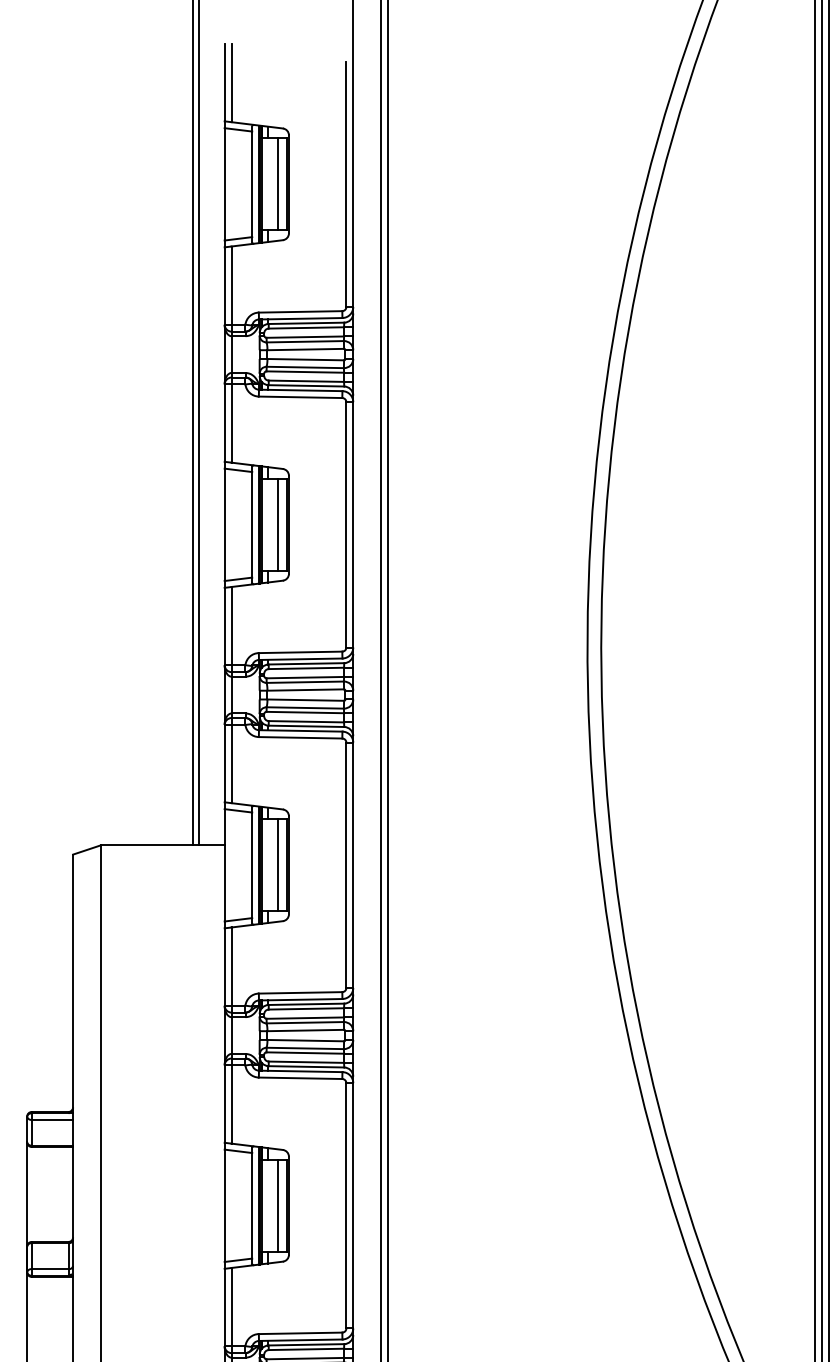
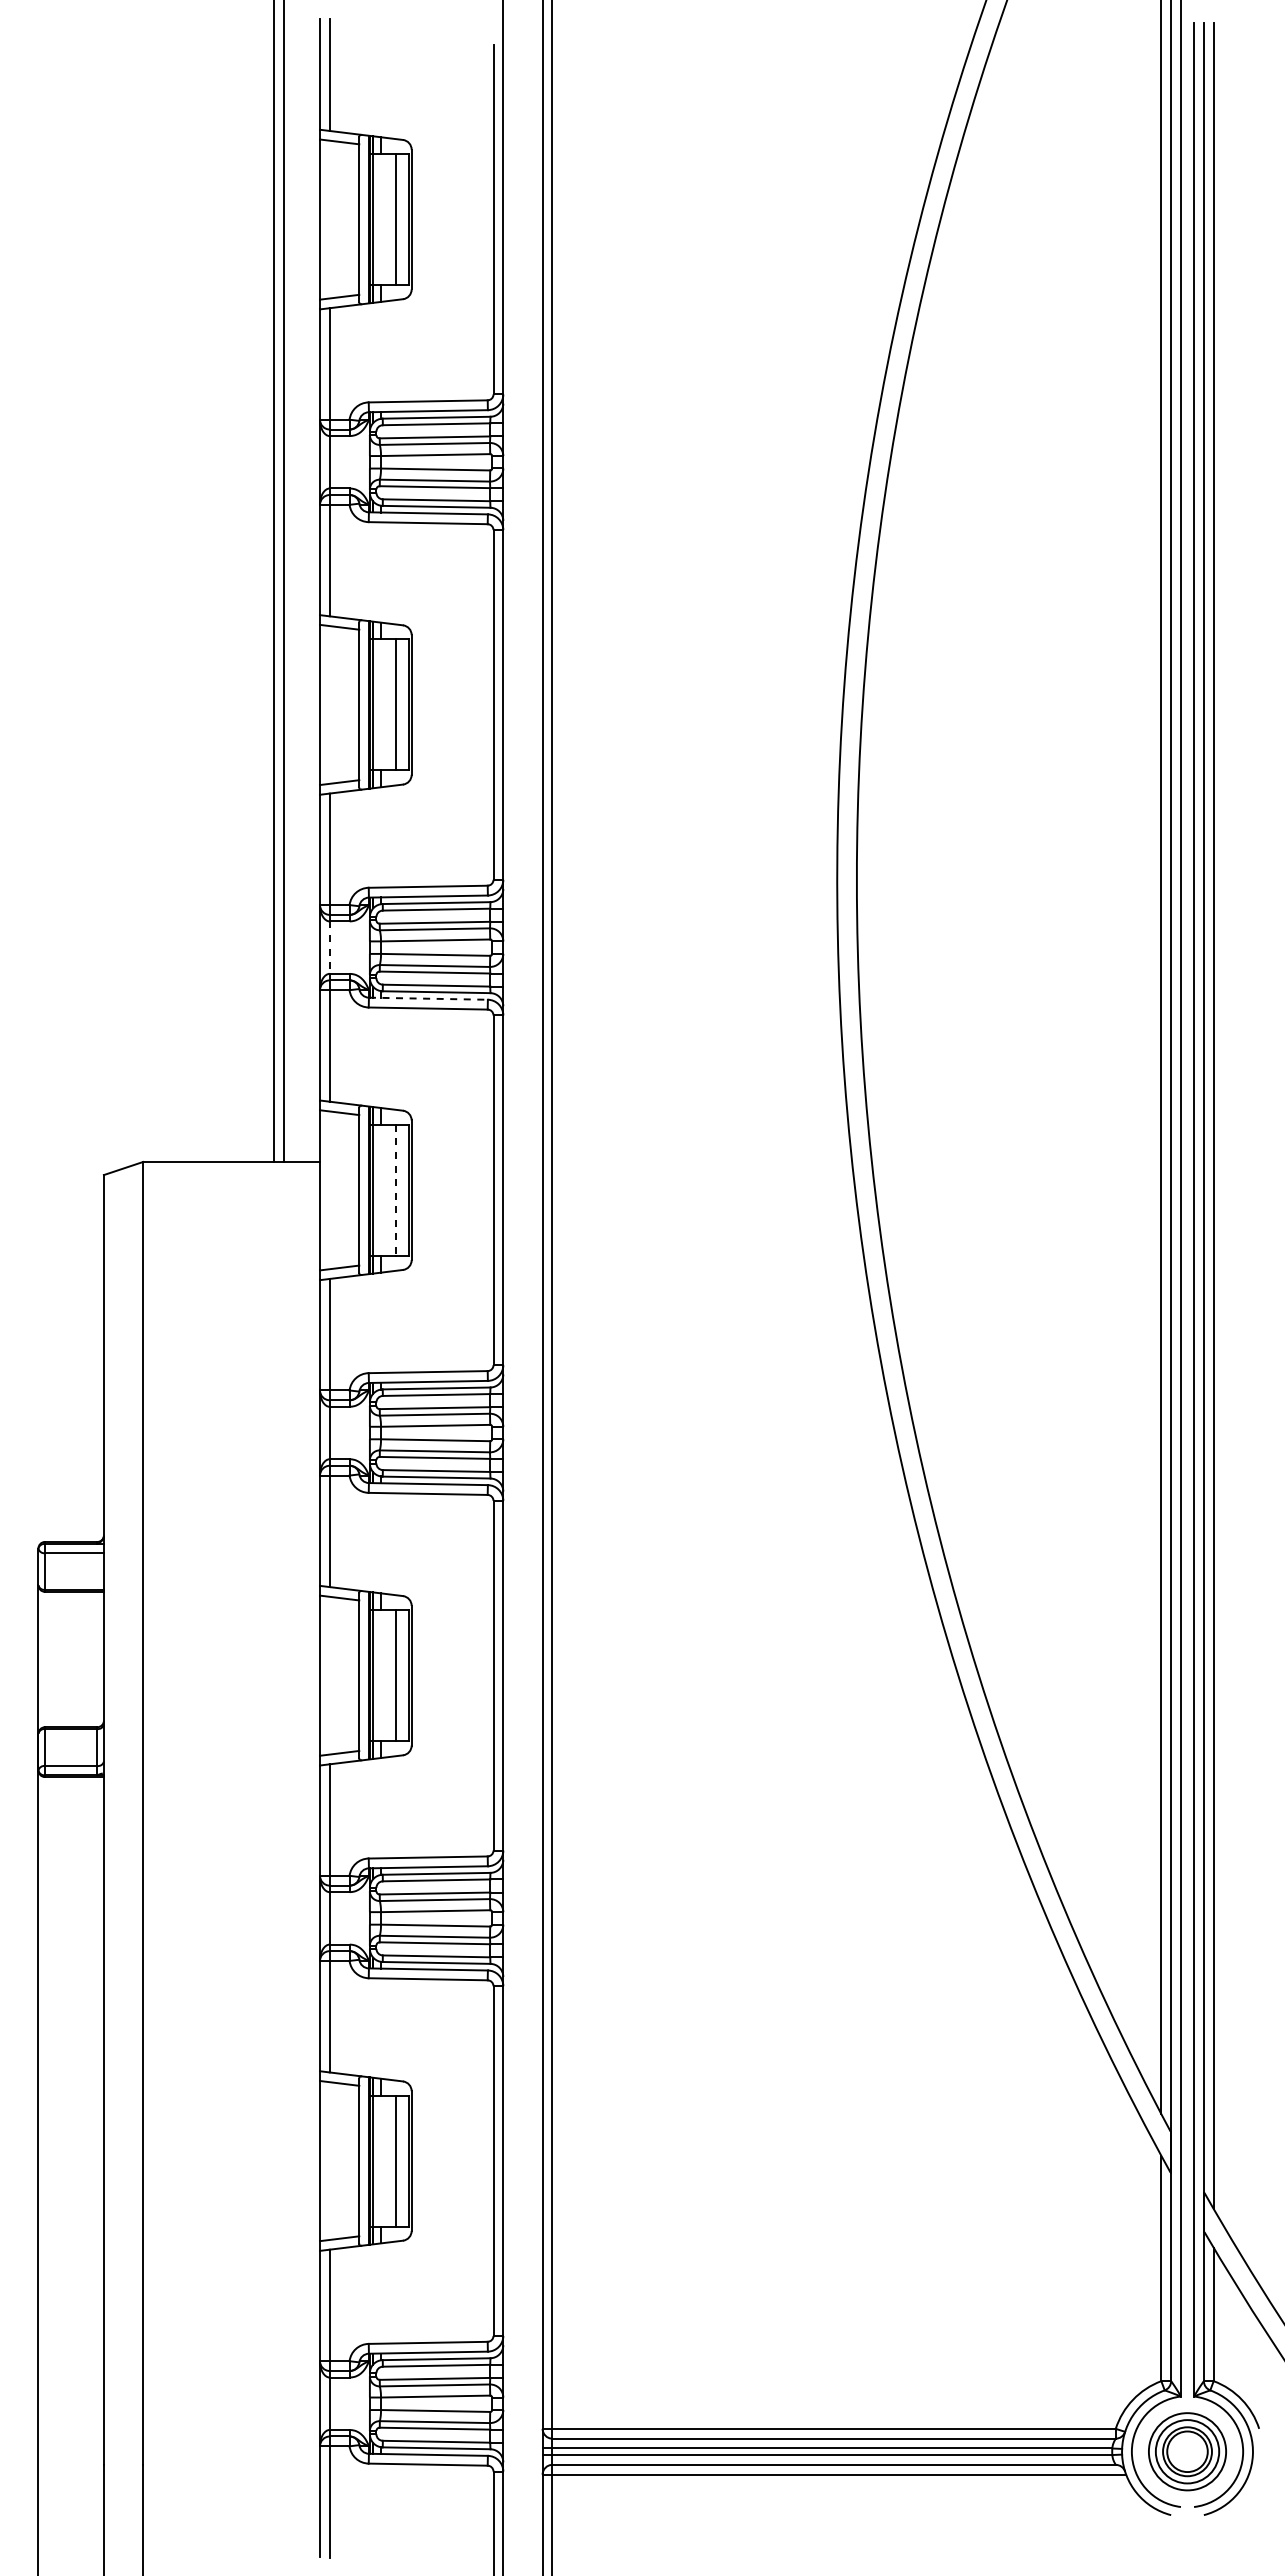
line: (231, 695) -> (329, 948), solid -> dashed
line: (300, 730) -> (428, 998), solid -> dashed
line: (278, 865) -> (396, 1190), solid -> dashed

